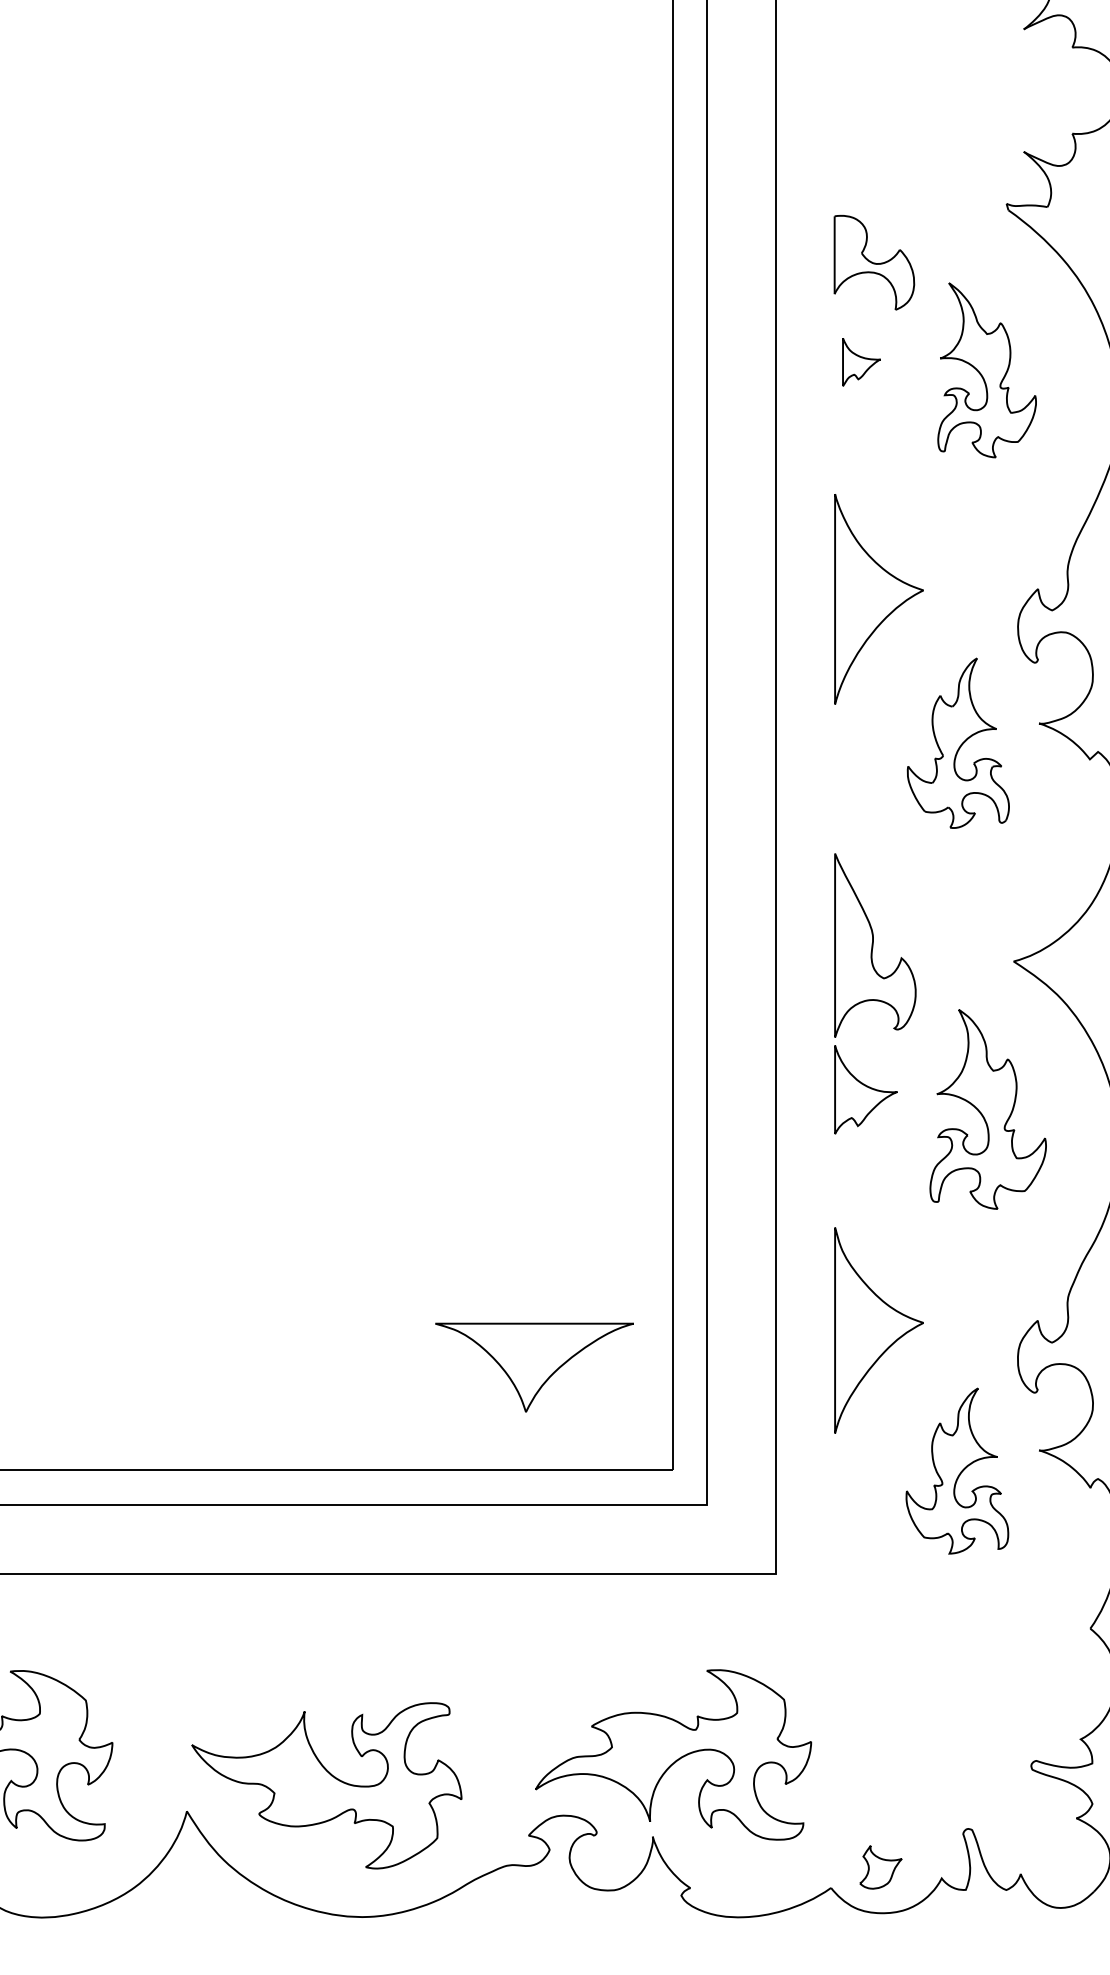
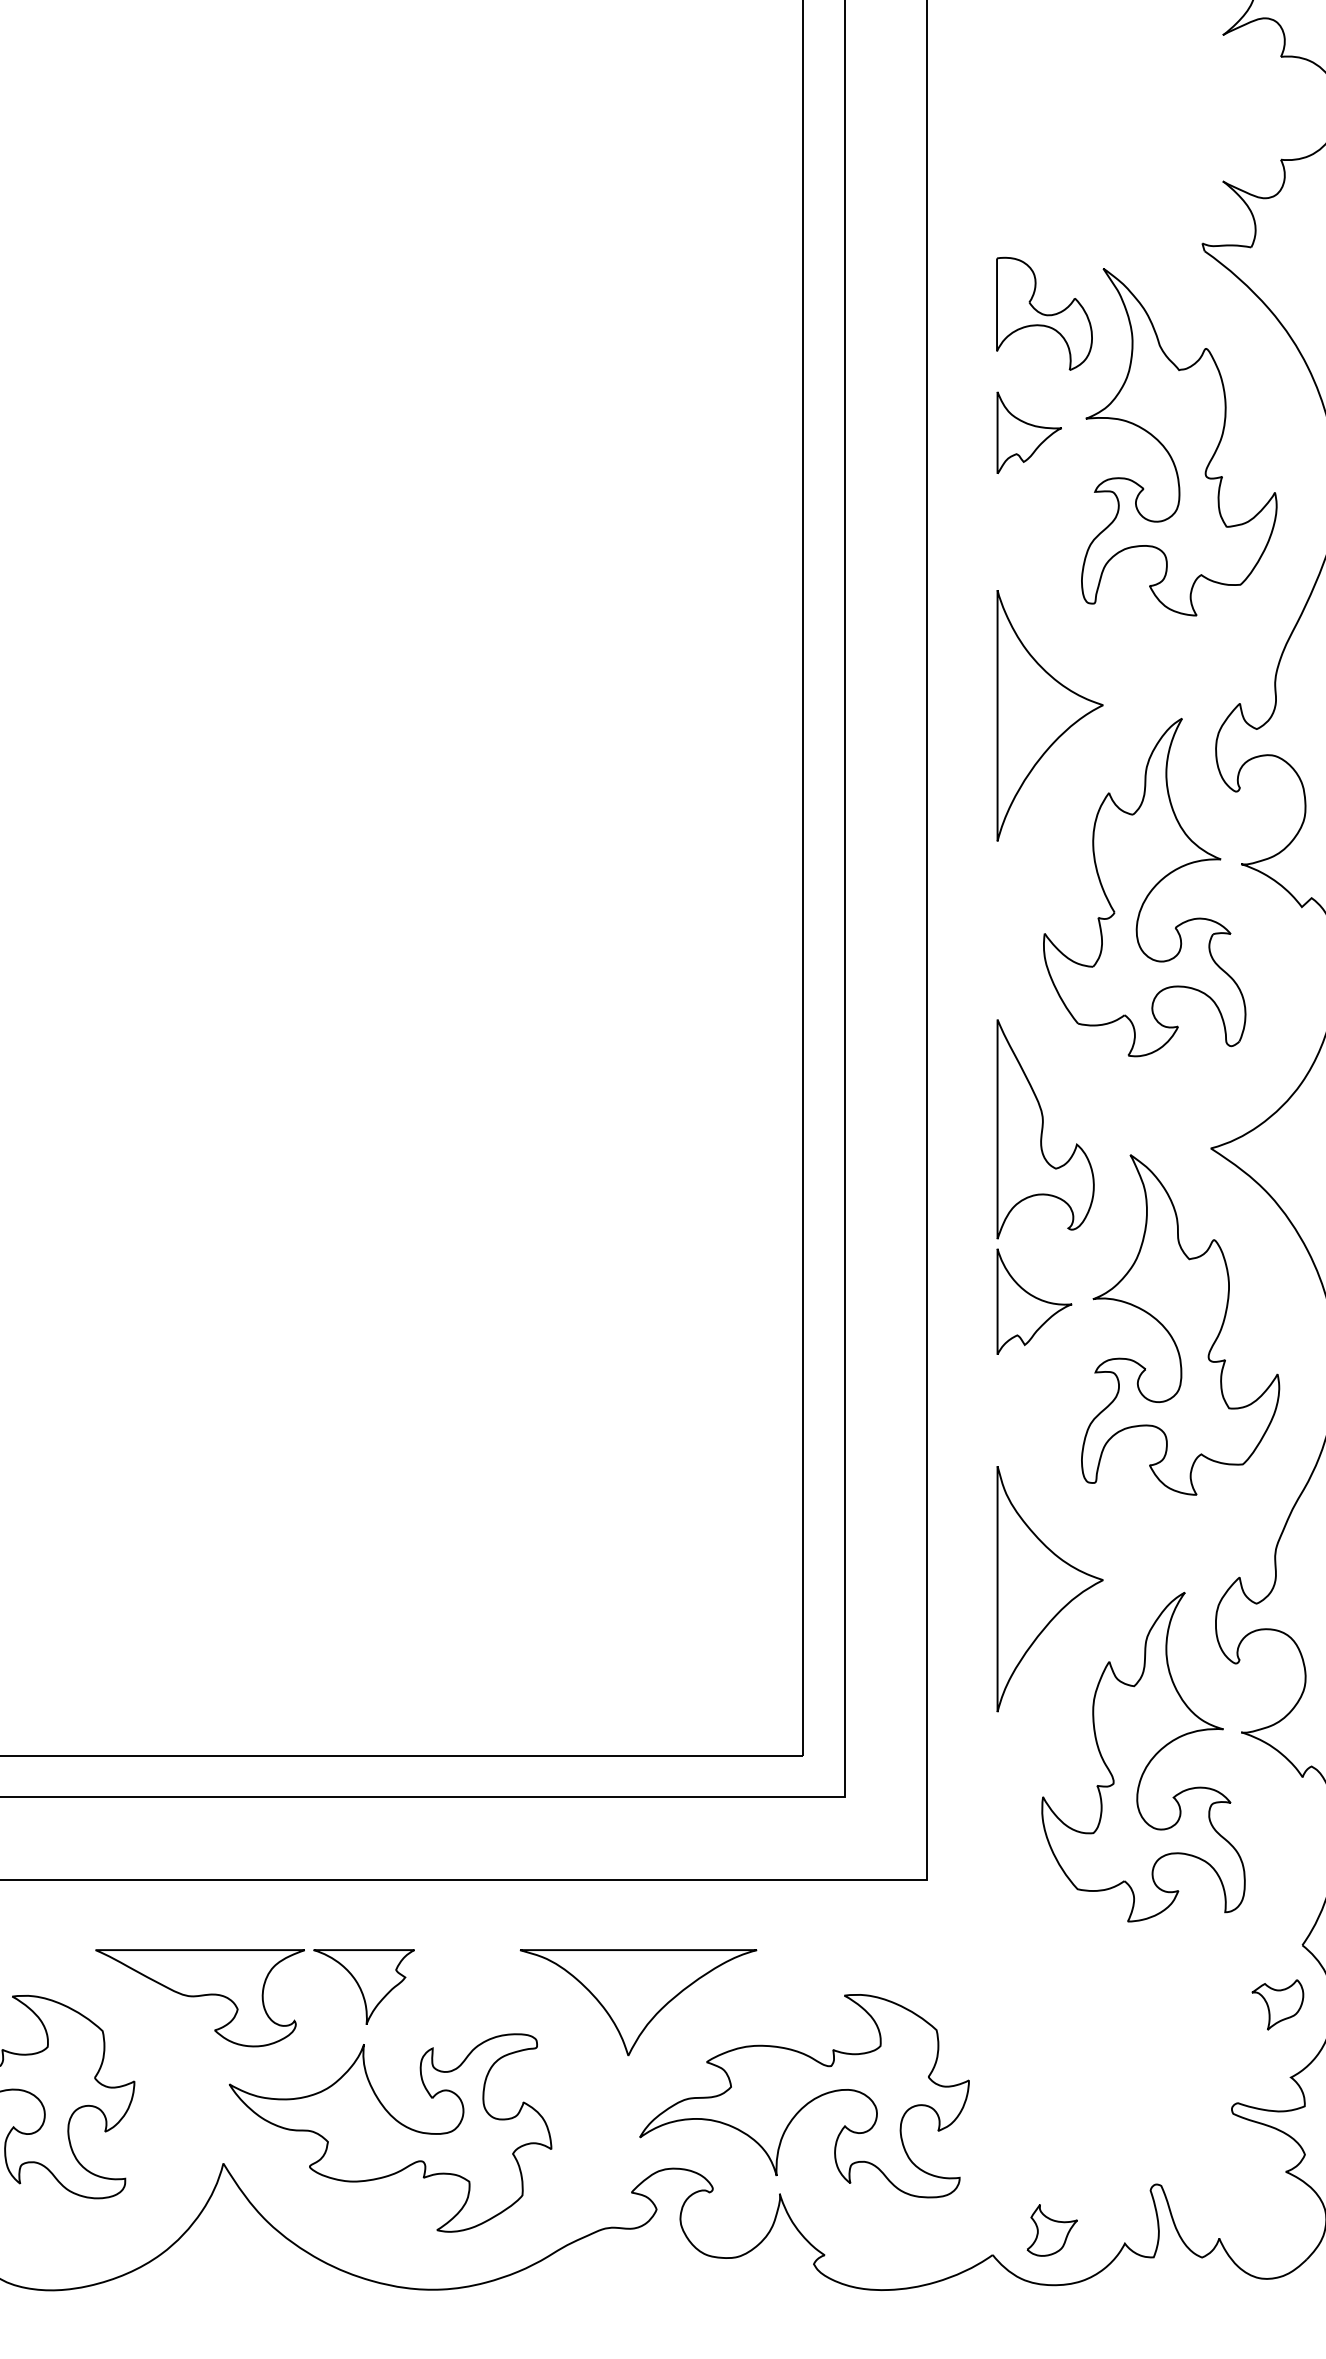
part: (861, 361) -> (1029, 431), size x1.43
part: (986, 370) -> (1178, 442), size x1.67
part: (958, 743) -> (1144, 888), size x1.67
part: (987, 1109) -> (1179, 1325), size x1.43
part: (534, 1367) -> (638, 2002), moved
part: (957, 1470) -> (1143, 1756), size x1.67
part: (213, 1672) -> (255, 1997), added
part: (1069, 1678) -> (1277, 2004), added

